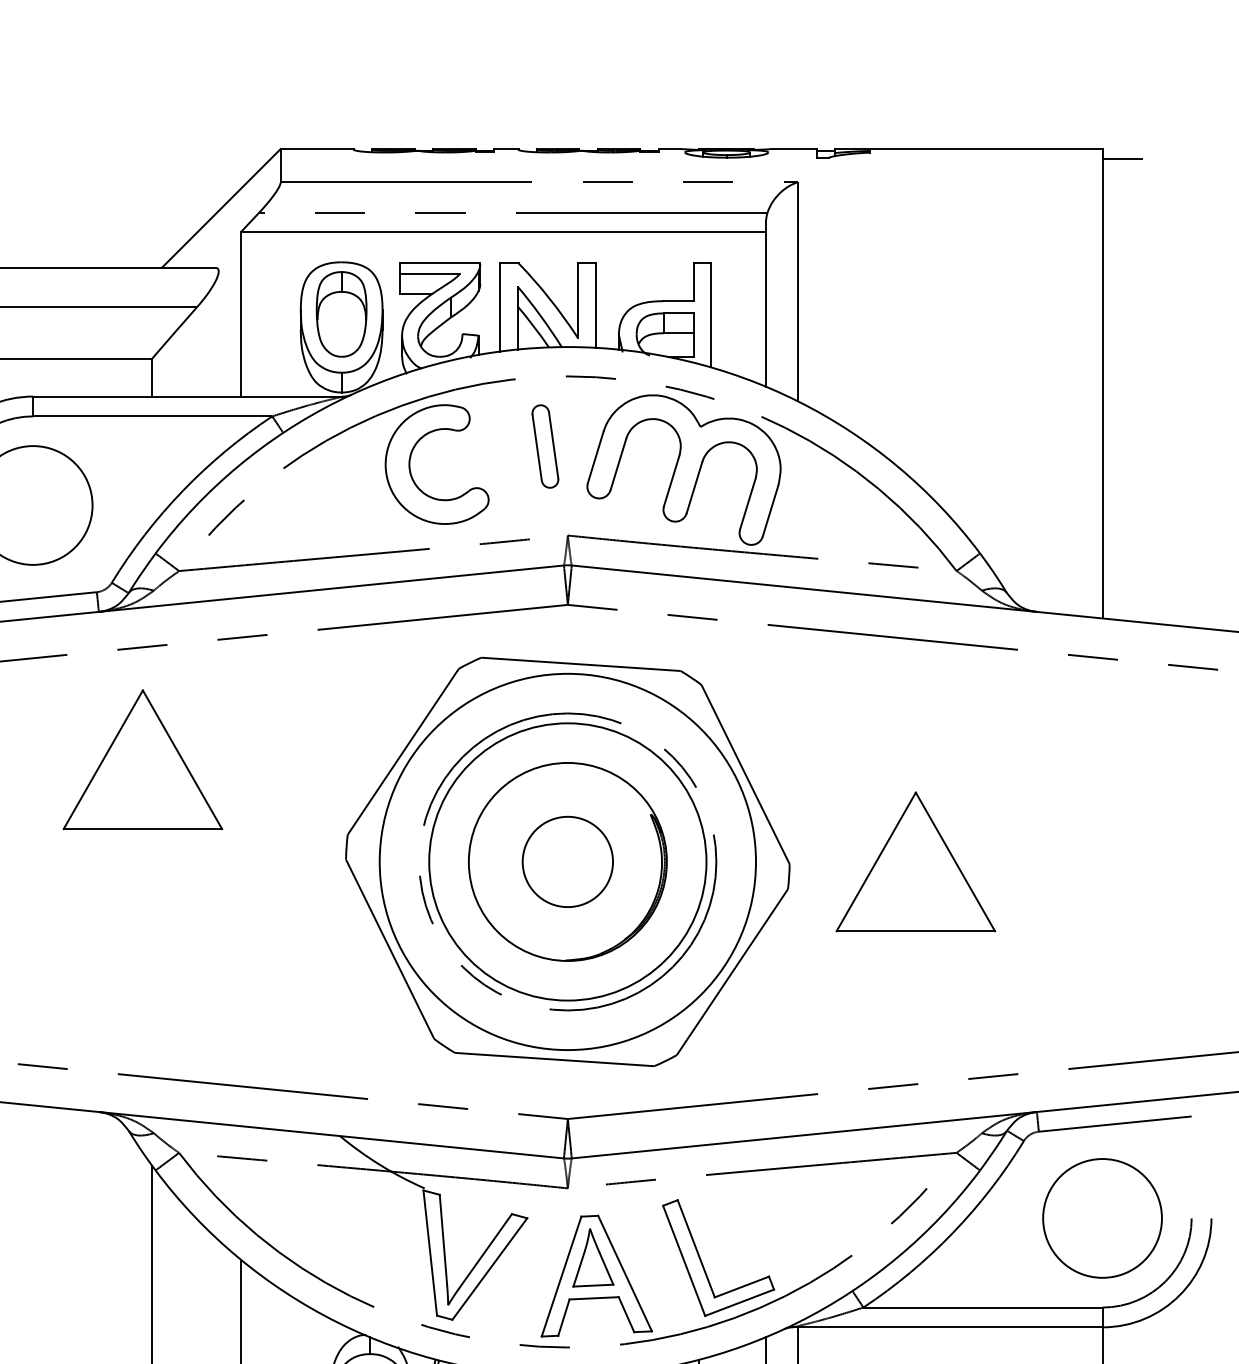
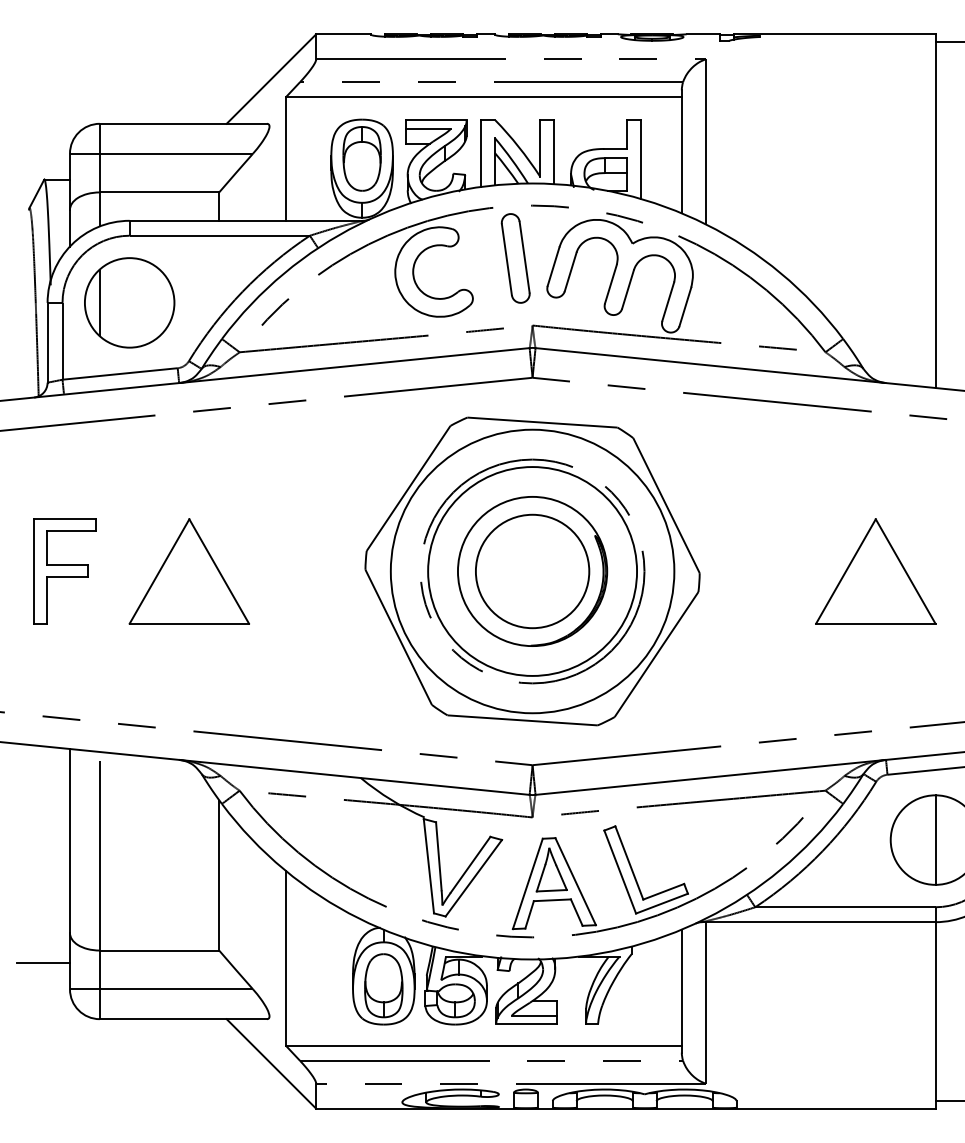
part: (545, 446) -> (515, 258), size x1.43
part: (141, 759) -> (188, 571), moved
circle: (567, 861) -> (532, 571), size x1.67
part: (915, 861) -> (875, 571), moved
line: (1102, 1217) -> (935, 839), added

